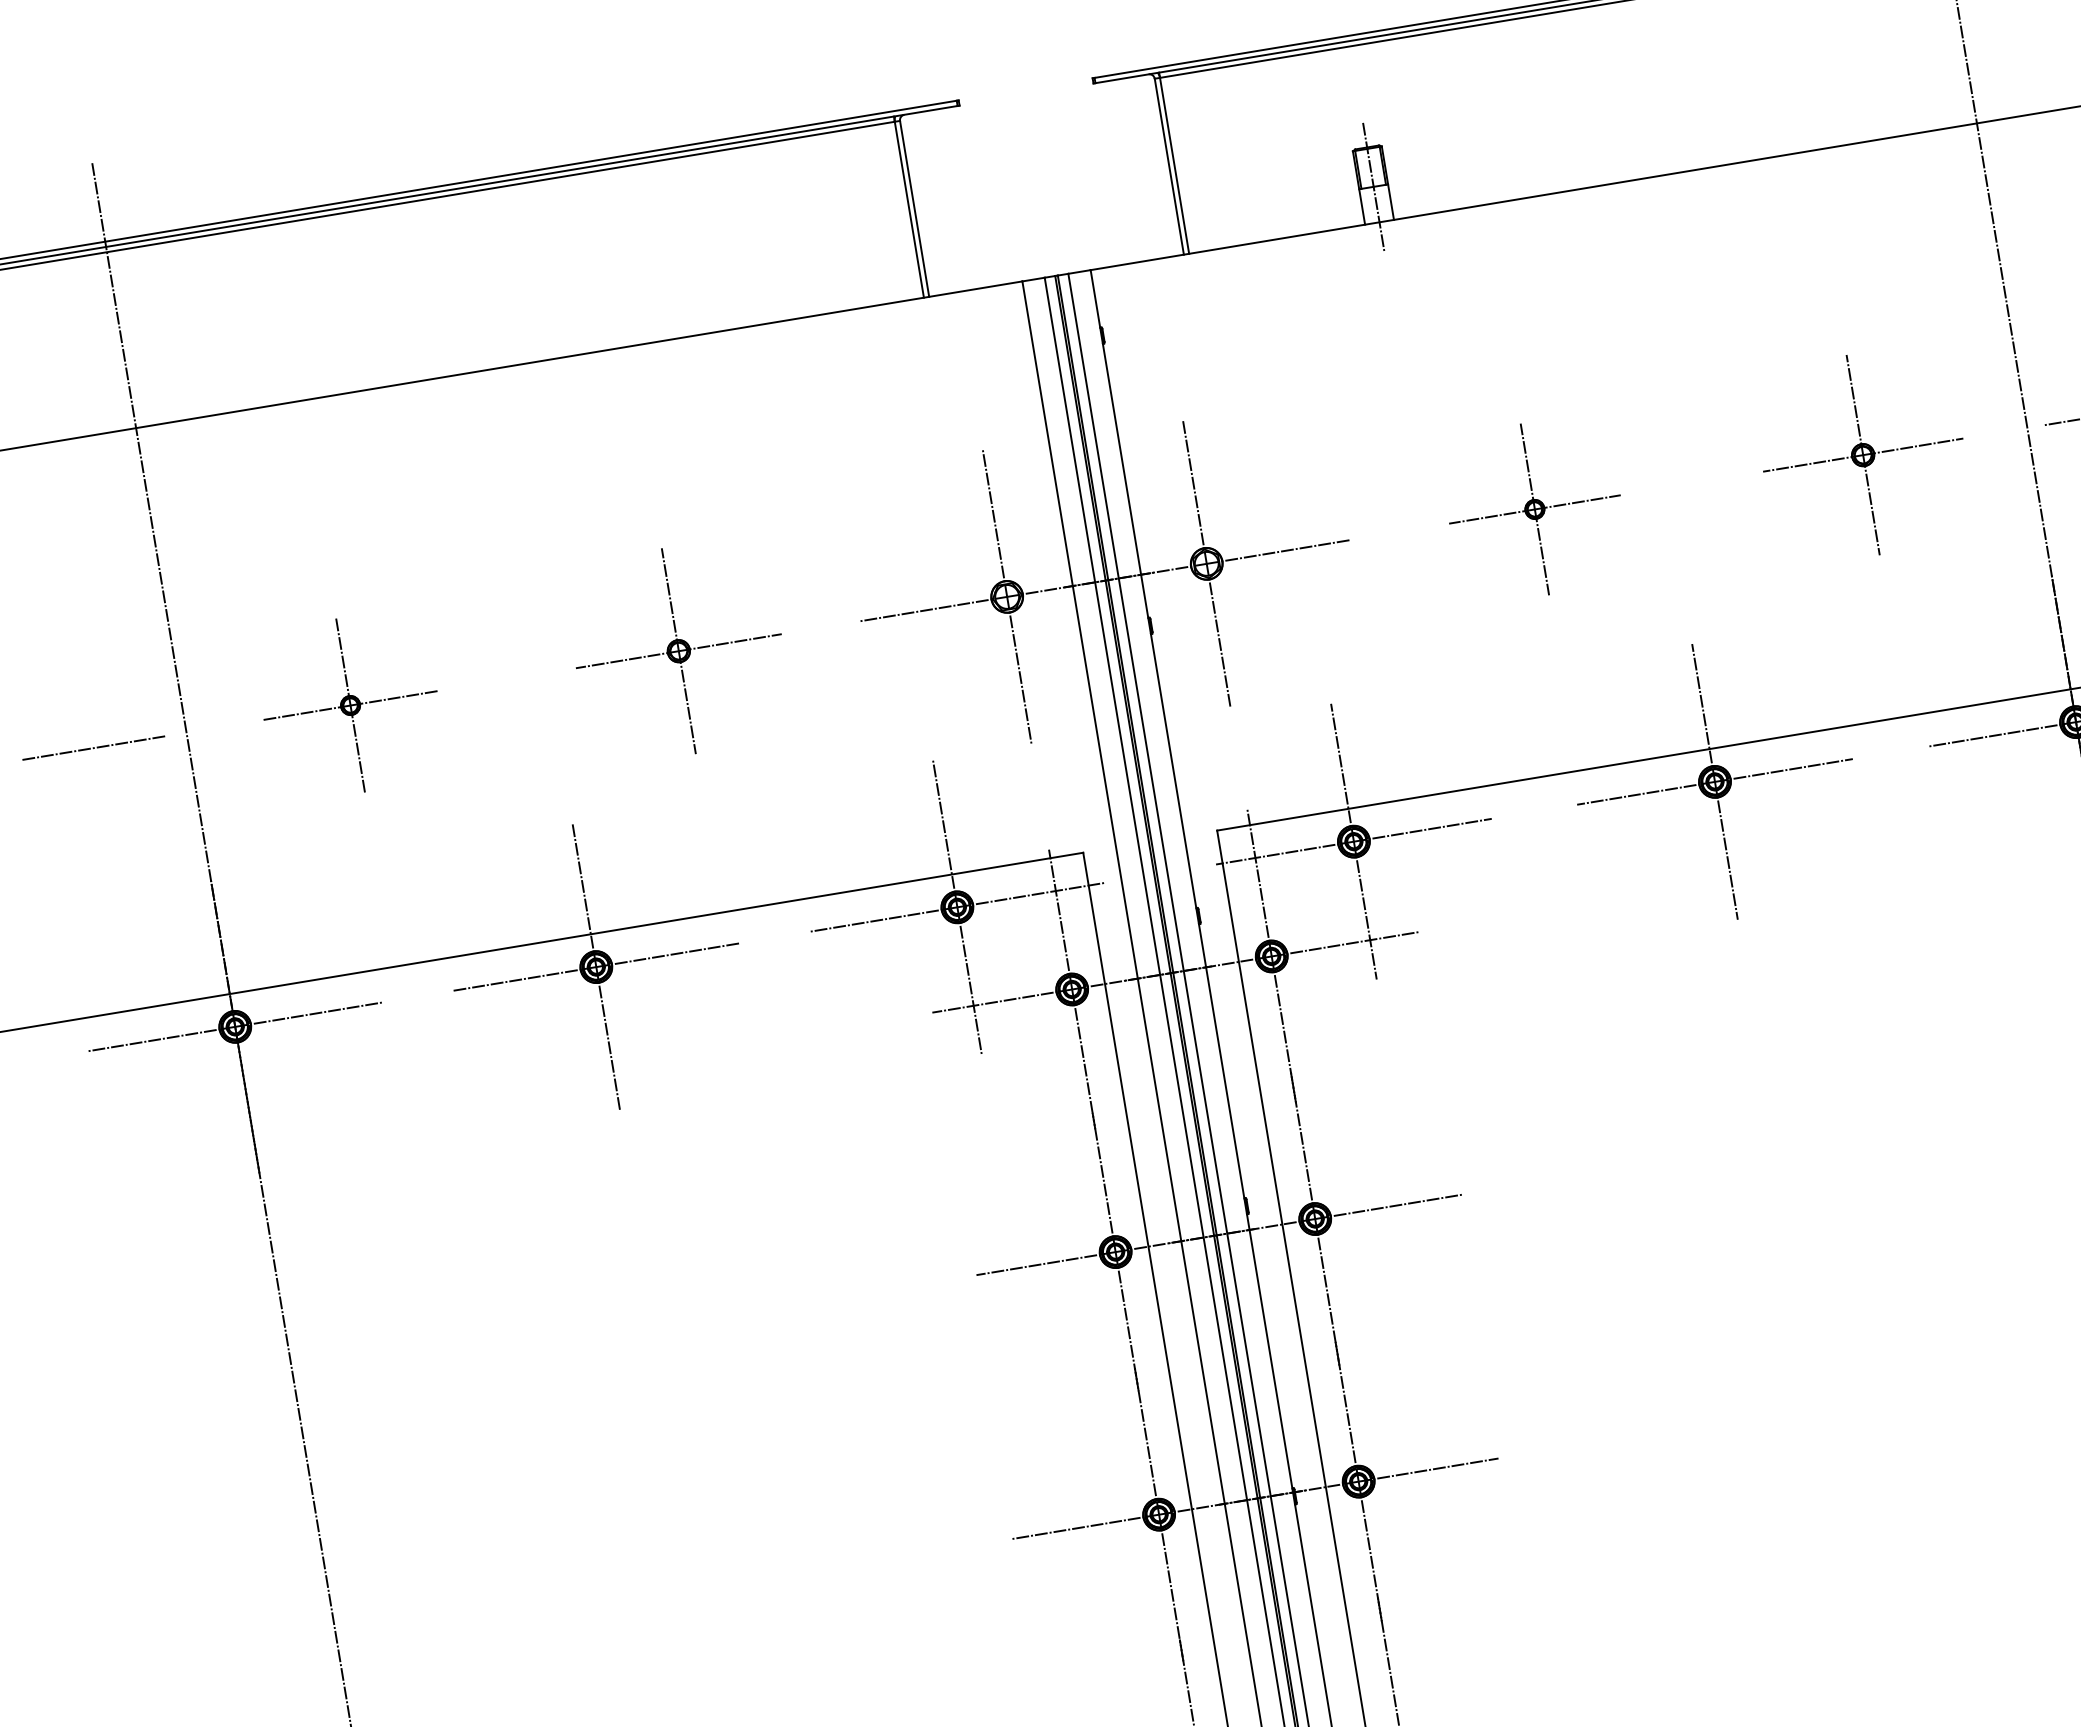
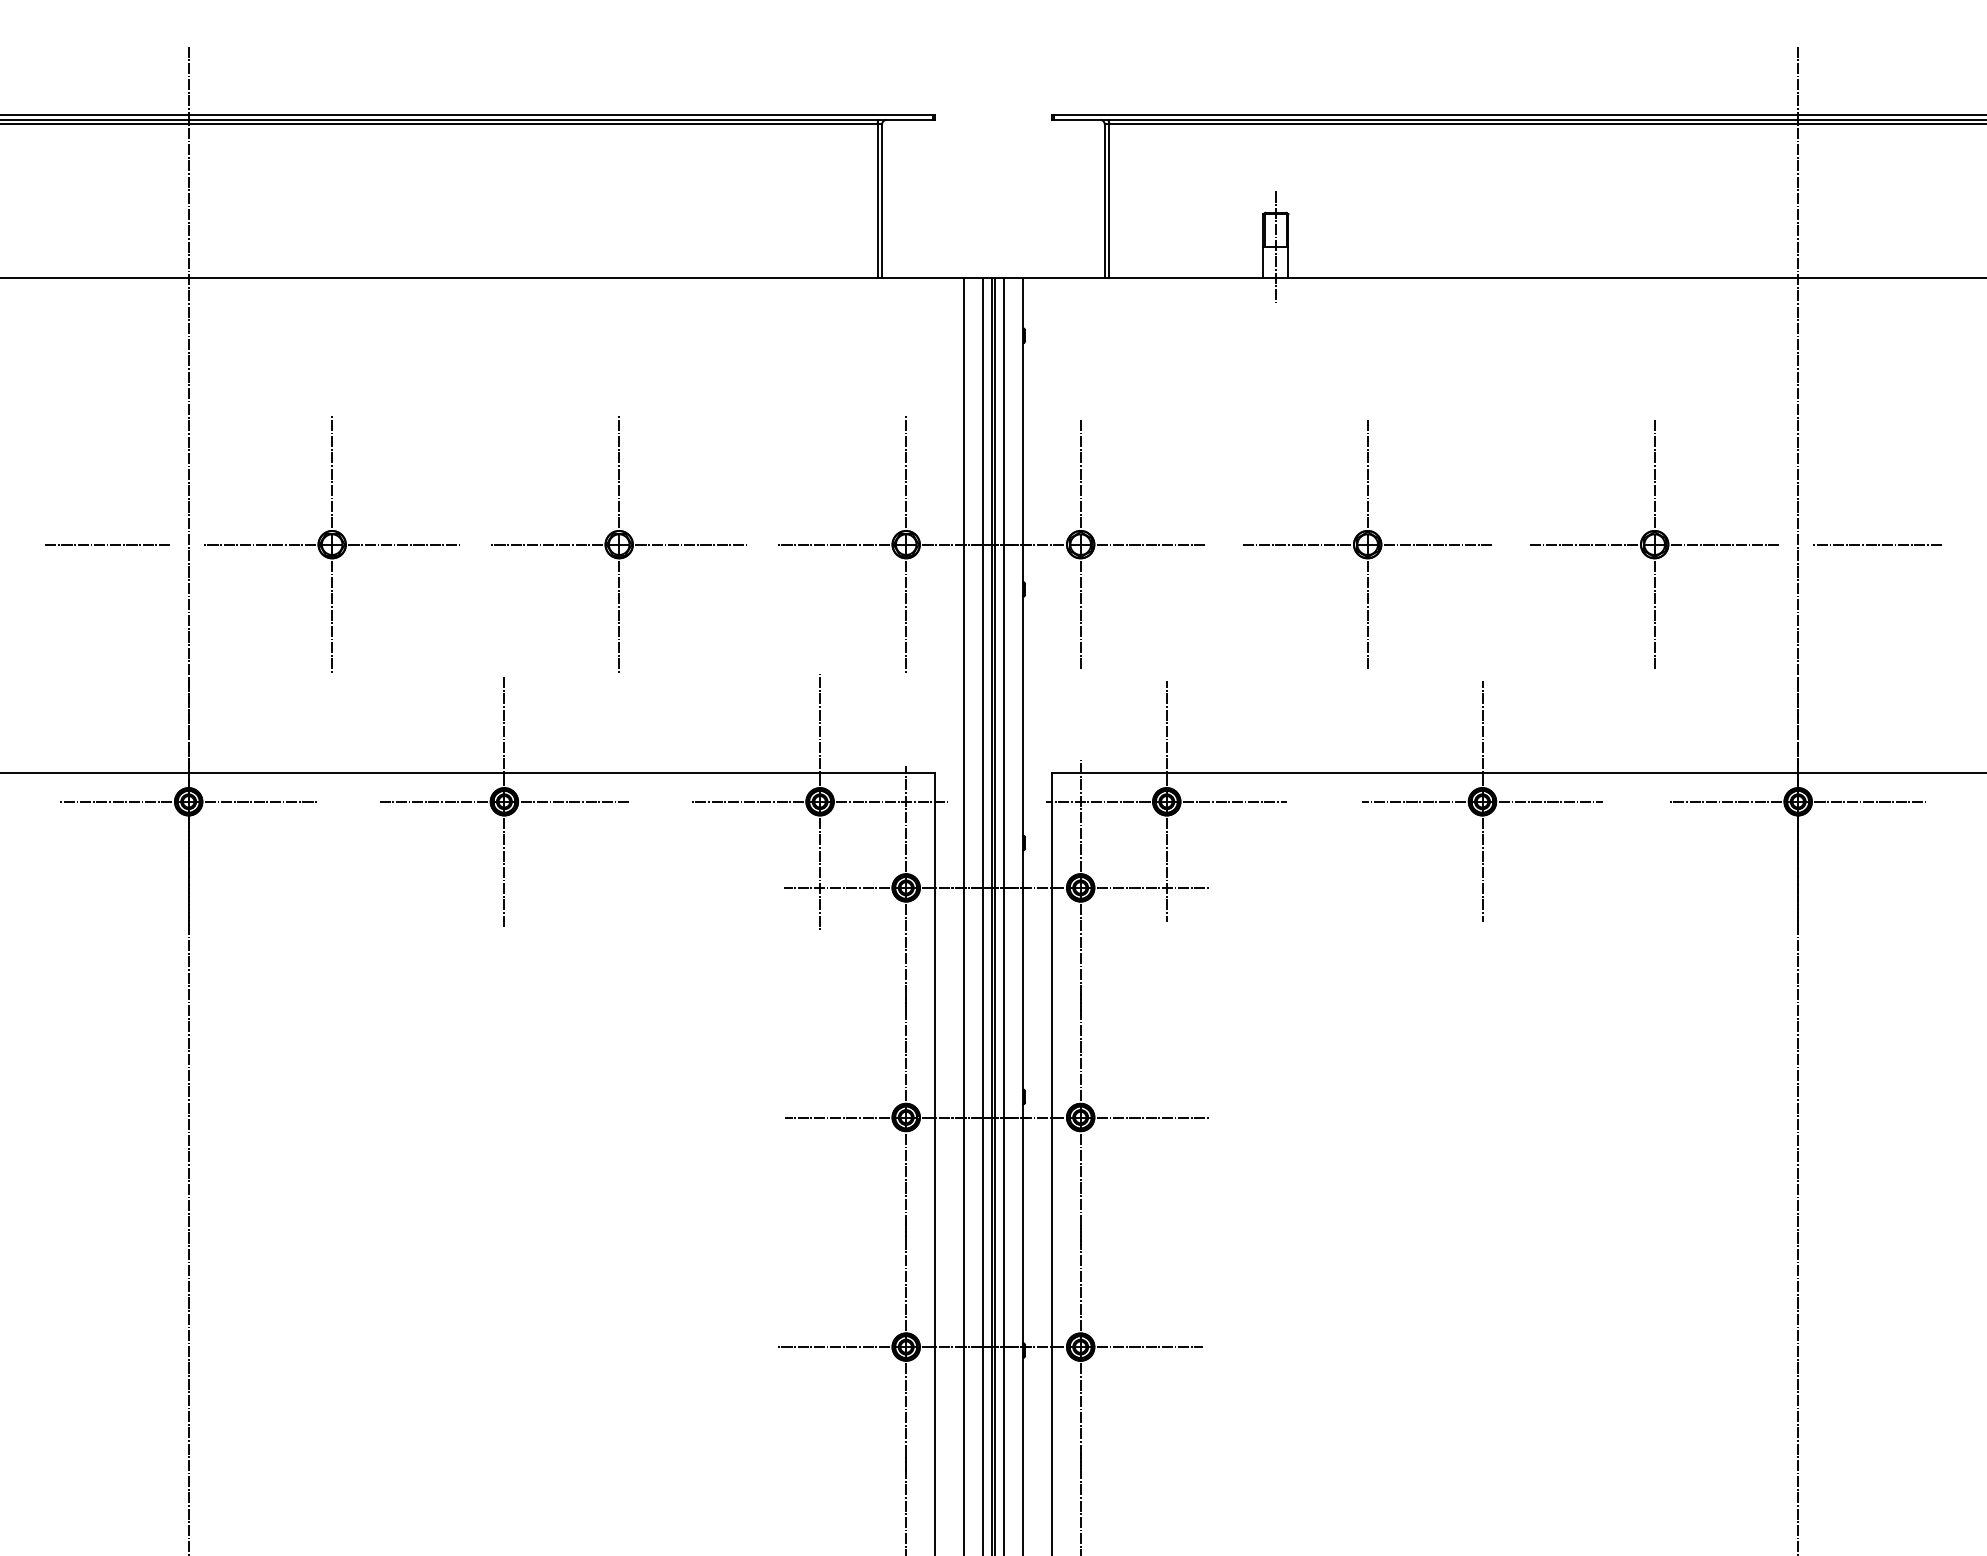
part: (1863, 455) -> (1654, 544), size x1.43
part: (1534, 509) -> (1367, 544), size x1.67
part: (678, 651) -> (618, 544), size x1.43
part: (349, 705) -> (331, 544), size x1.67

